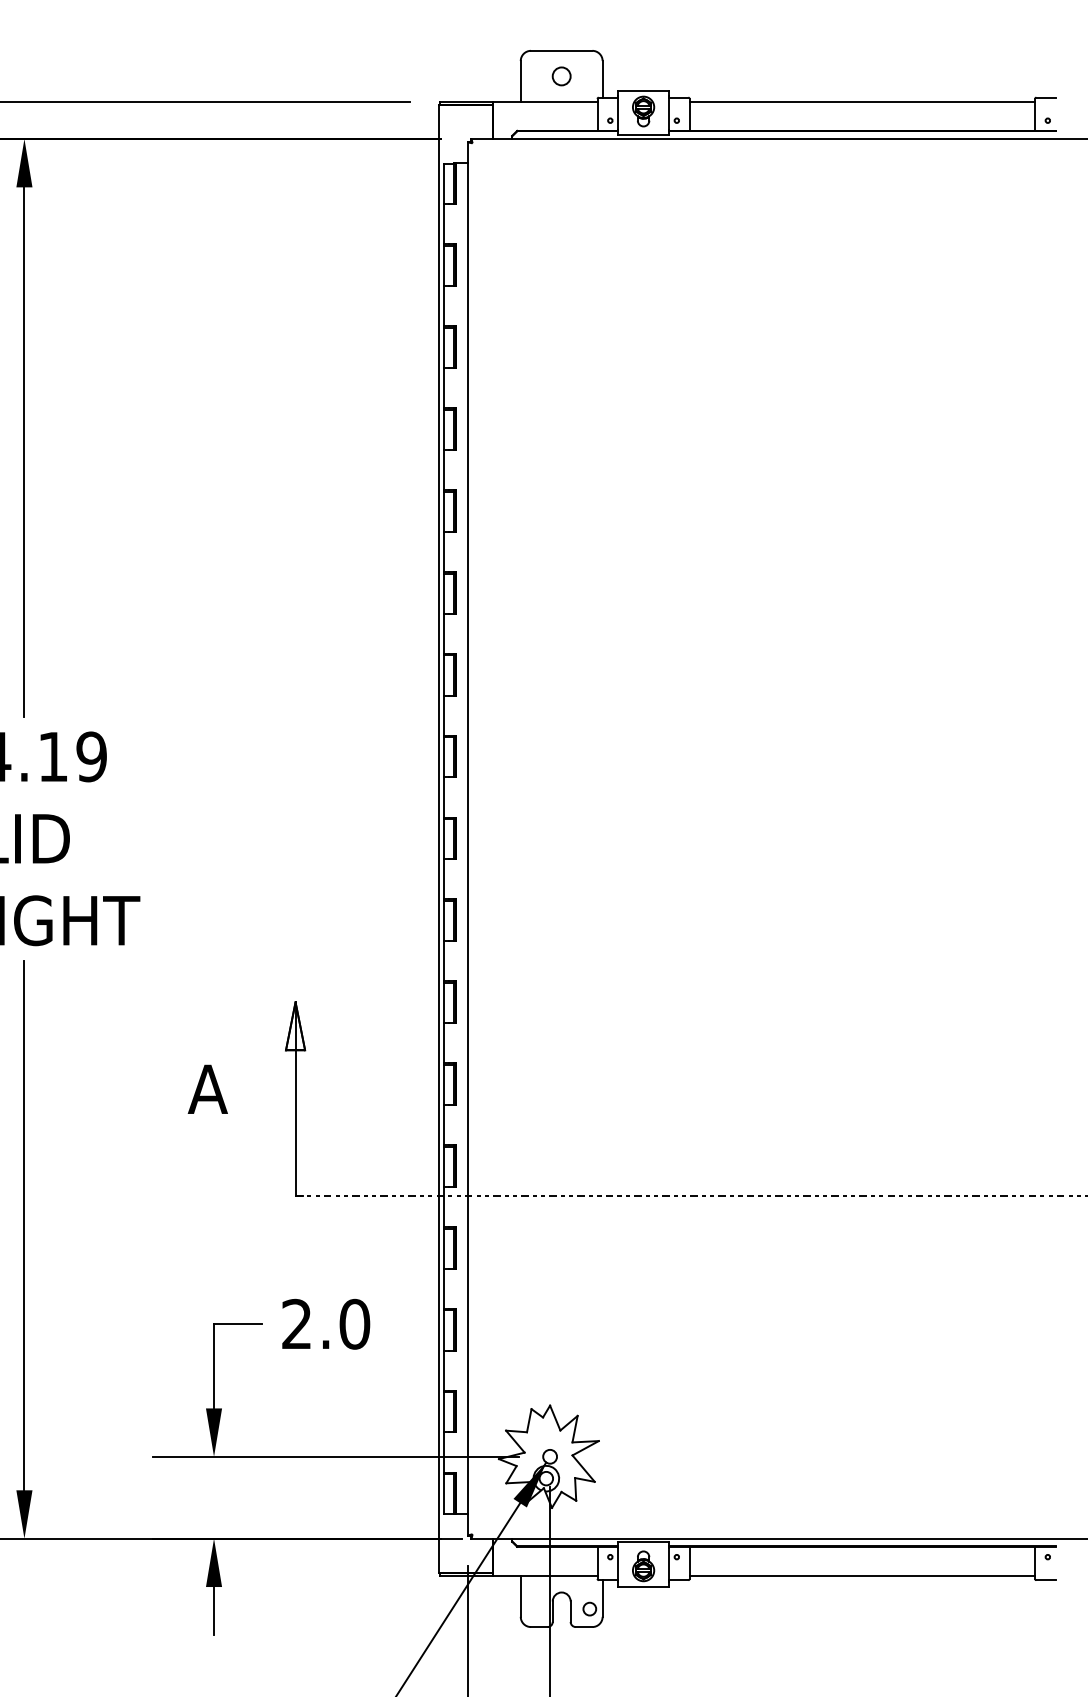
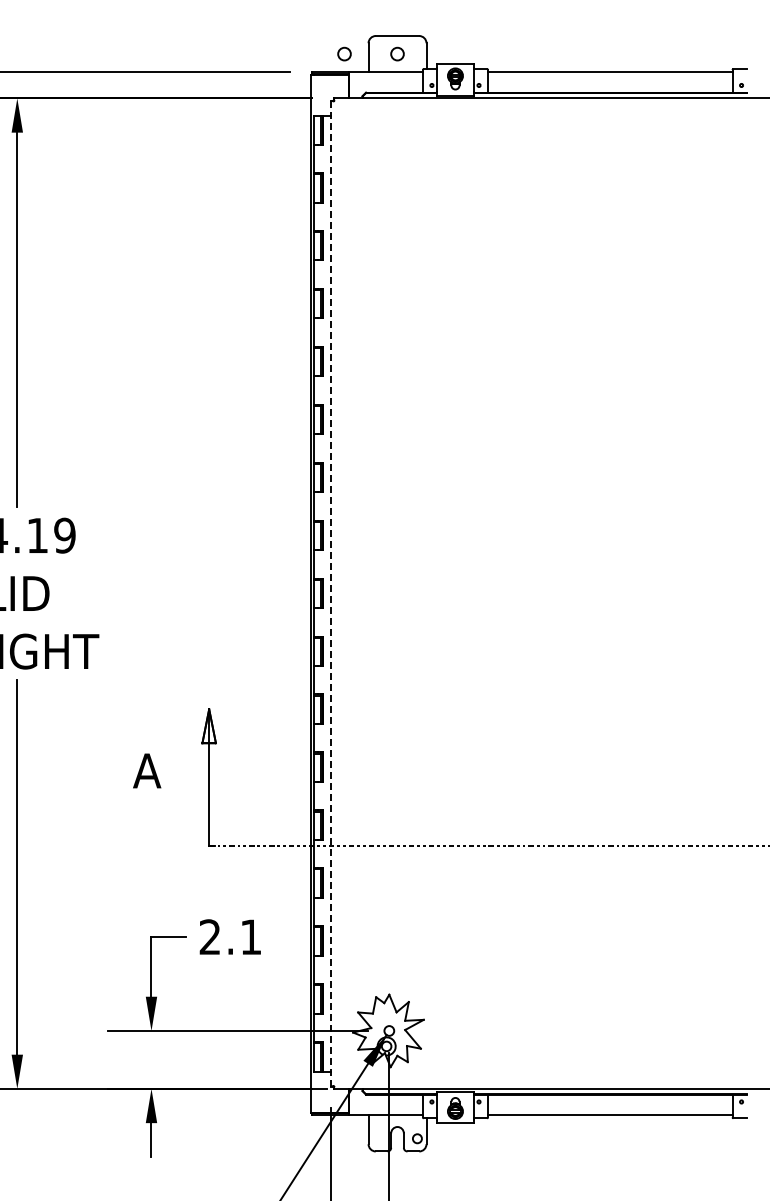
circle: (486, 75) -> (344, 53), added
line: (468, 838) -> (331, 593), solid -> dashed
text: (353, 1324) -> (250, 937), 2.0 -> 2.1

